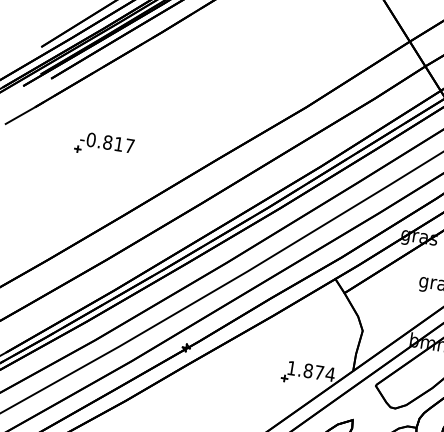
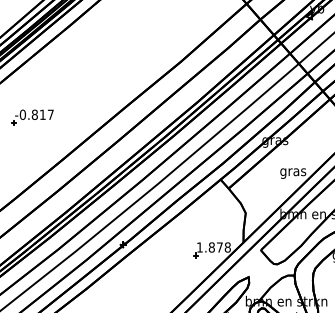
part: (103, 145) -> (32, 117), moved
text: (329, 374) -> (227, 247), 1.874 -> 1.878

